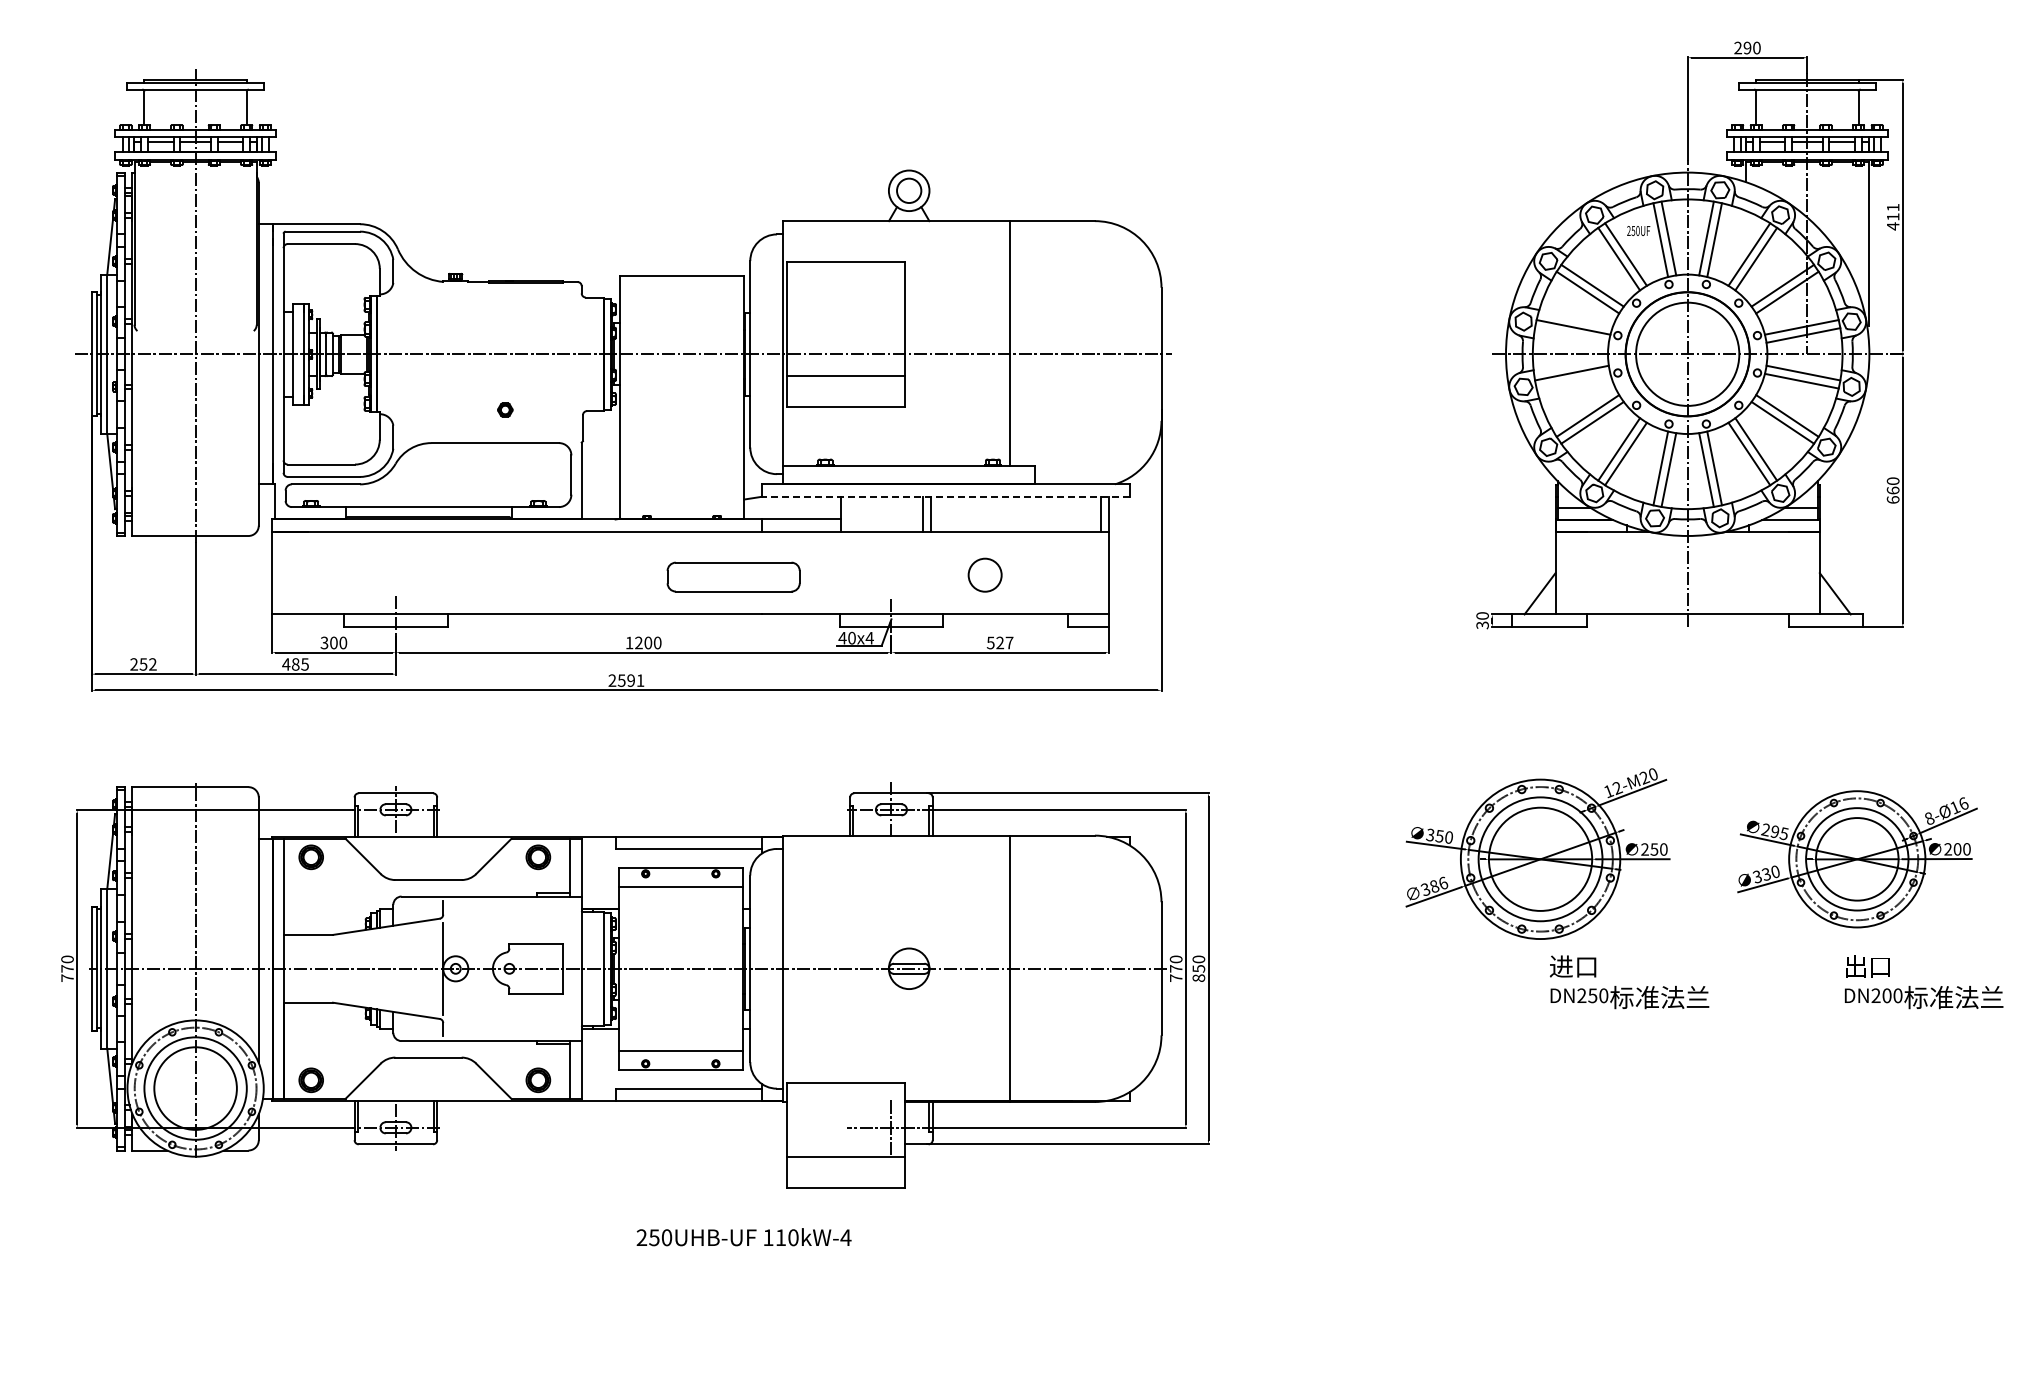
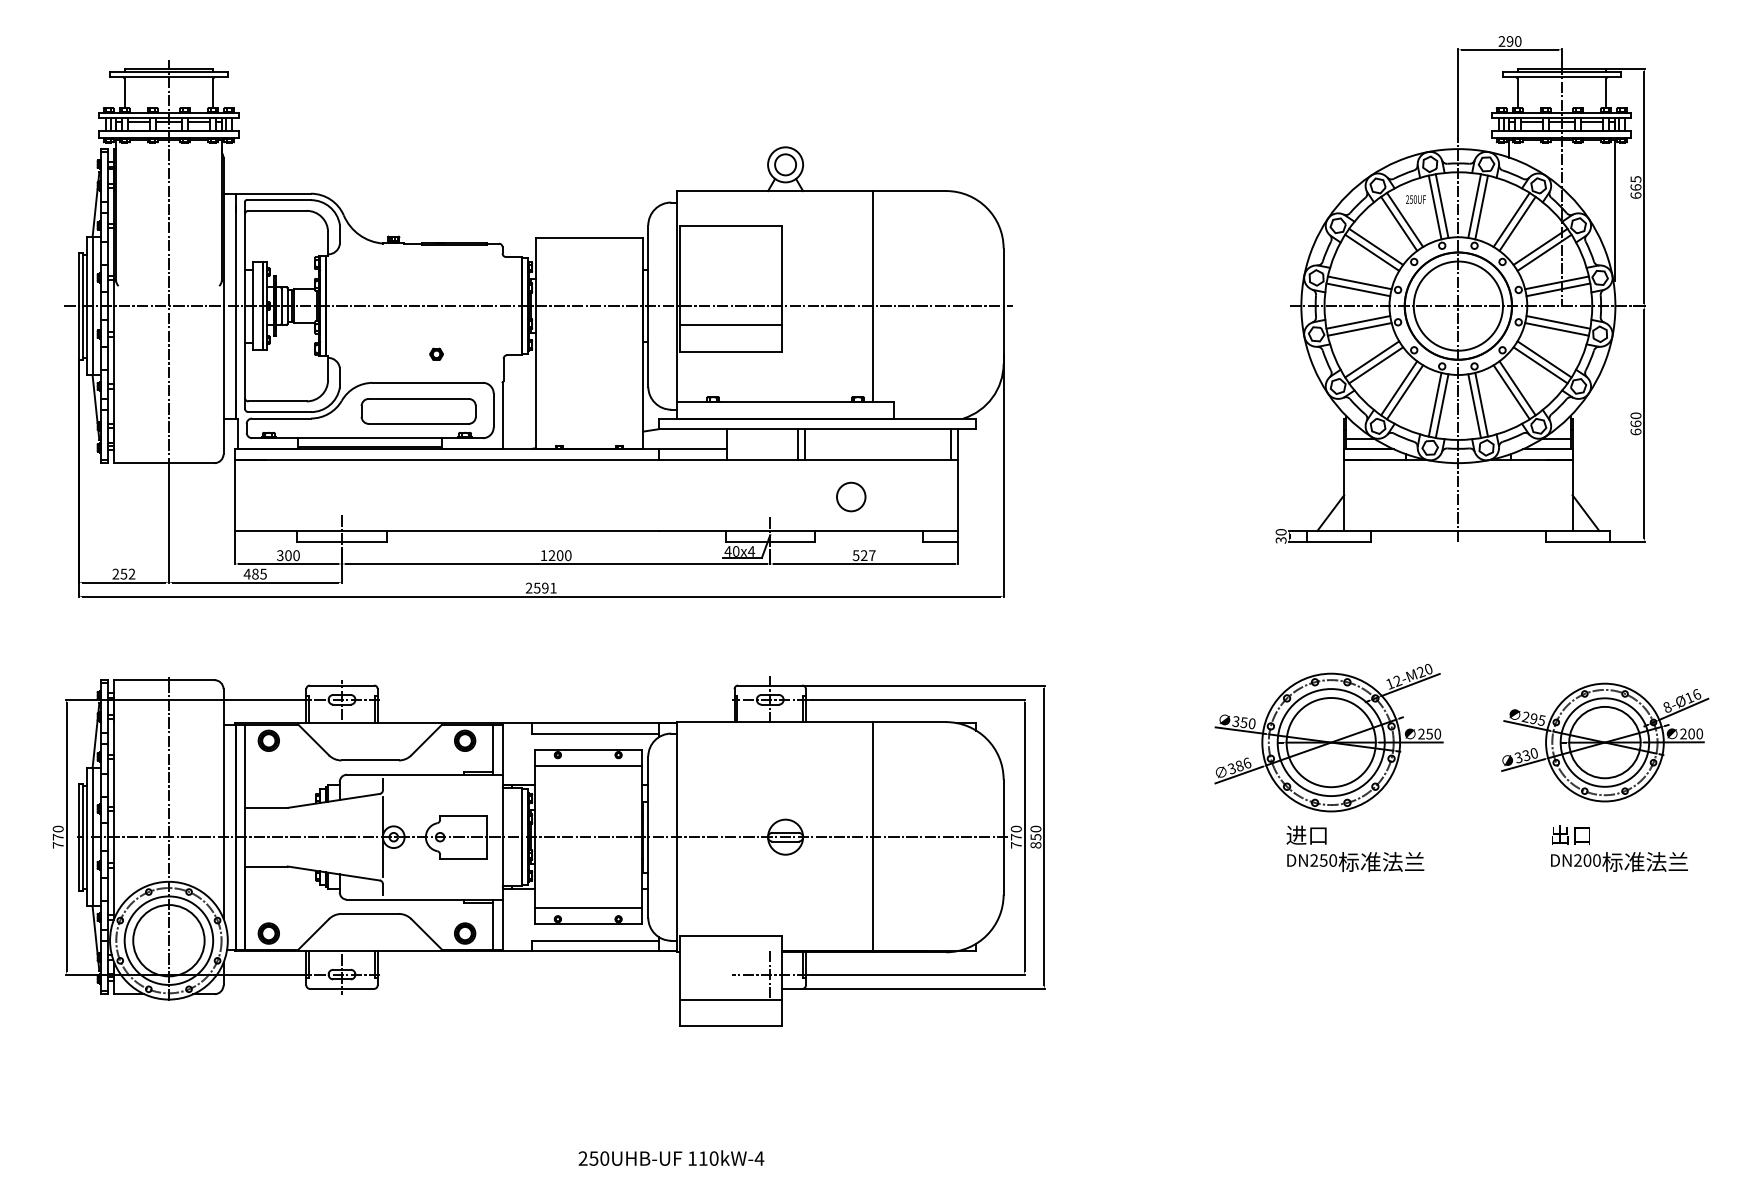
text: (1892, 216) -> (1635, 187), 411 -> 665
line: (1571, 335) -> (1357, 289), added
line: (1573, 380) -> (1359, 328), added
line: (945, 496) -> (816, 429), dashed -> solid
part: (733, 576) -> (418, 410), moved
text: (1629, 982) -> (1355, 849), moved
text: (1923, 982) -> (1618, 849), moved
text: (743, 1237) -> (670, 1158), moved

